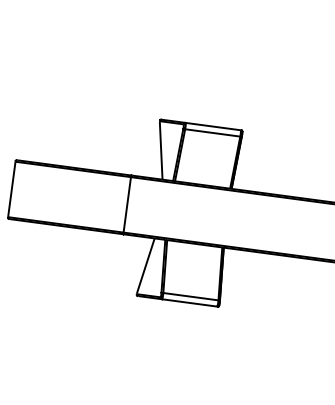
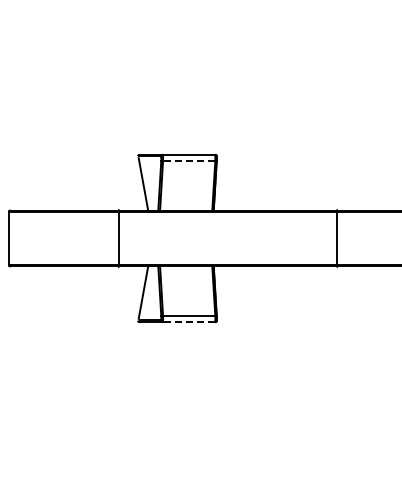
line: (212, 132) -> (188, 160), solid -> dashed
line: (189, 303) -> (188, 322), solid -> dashed

